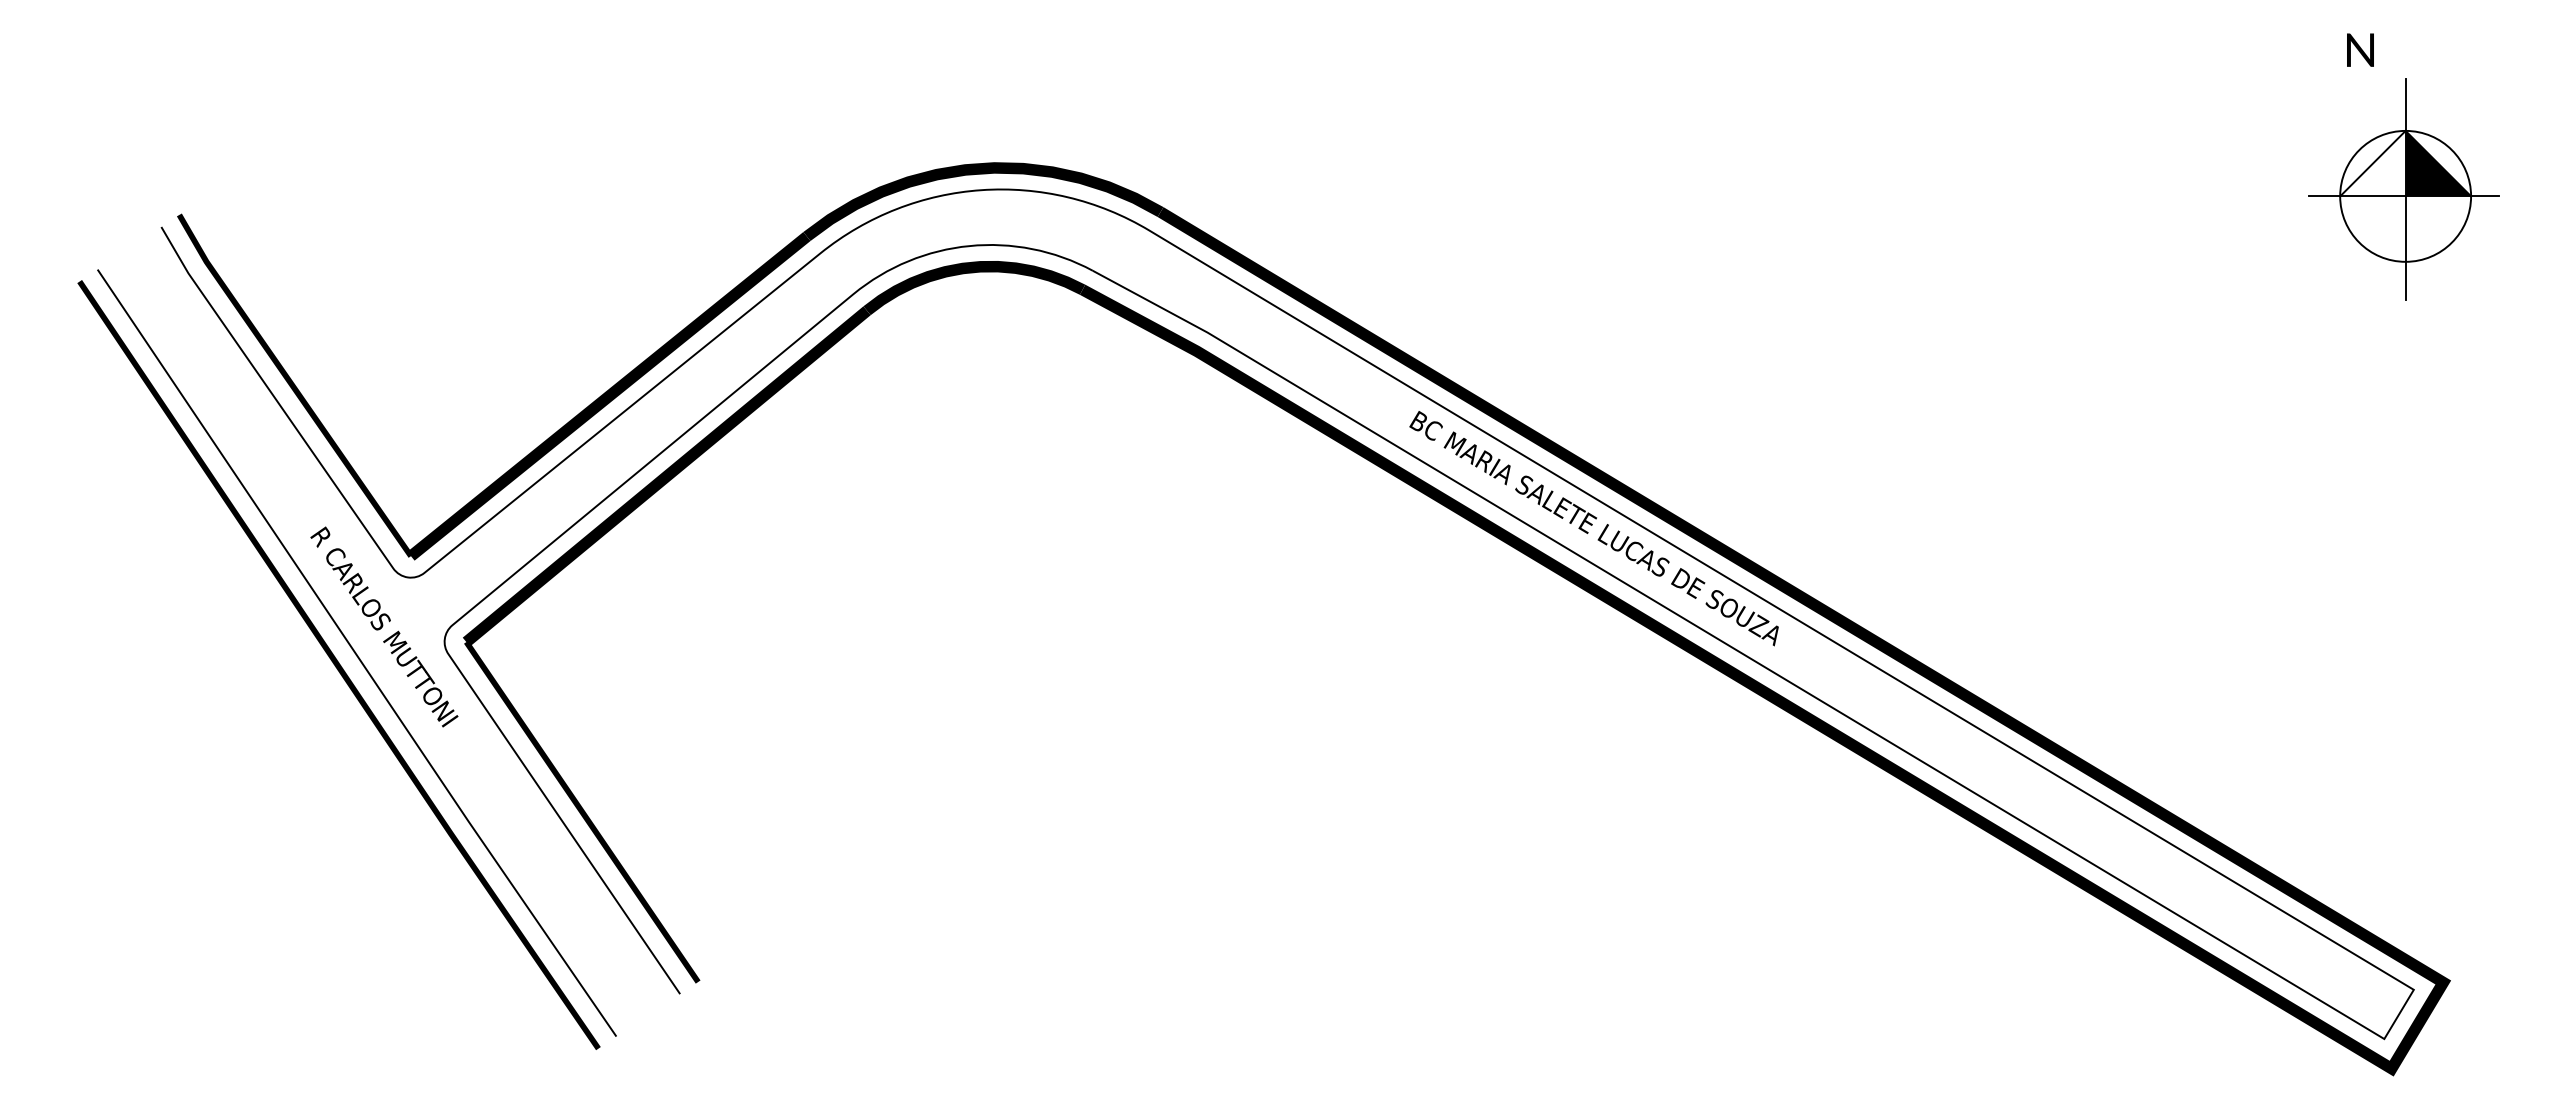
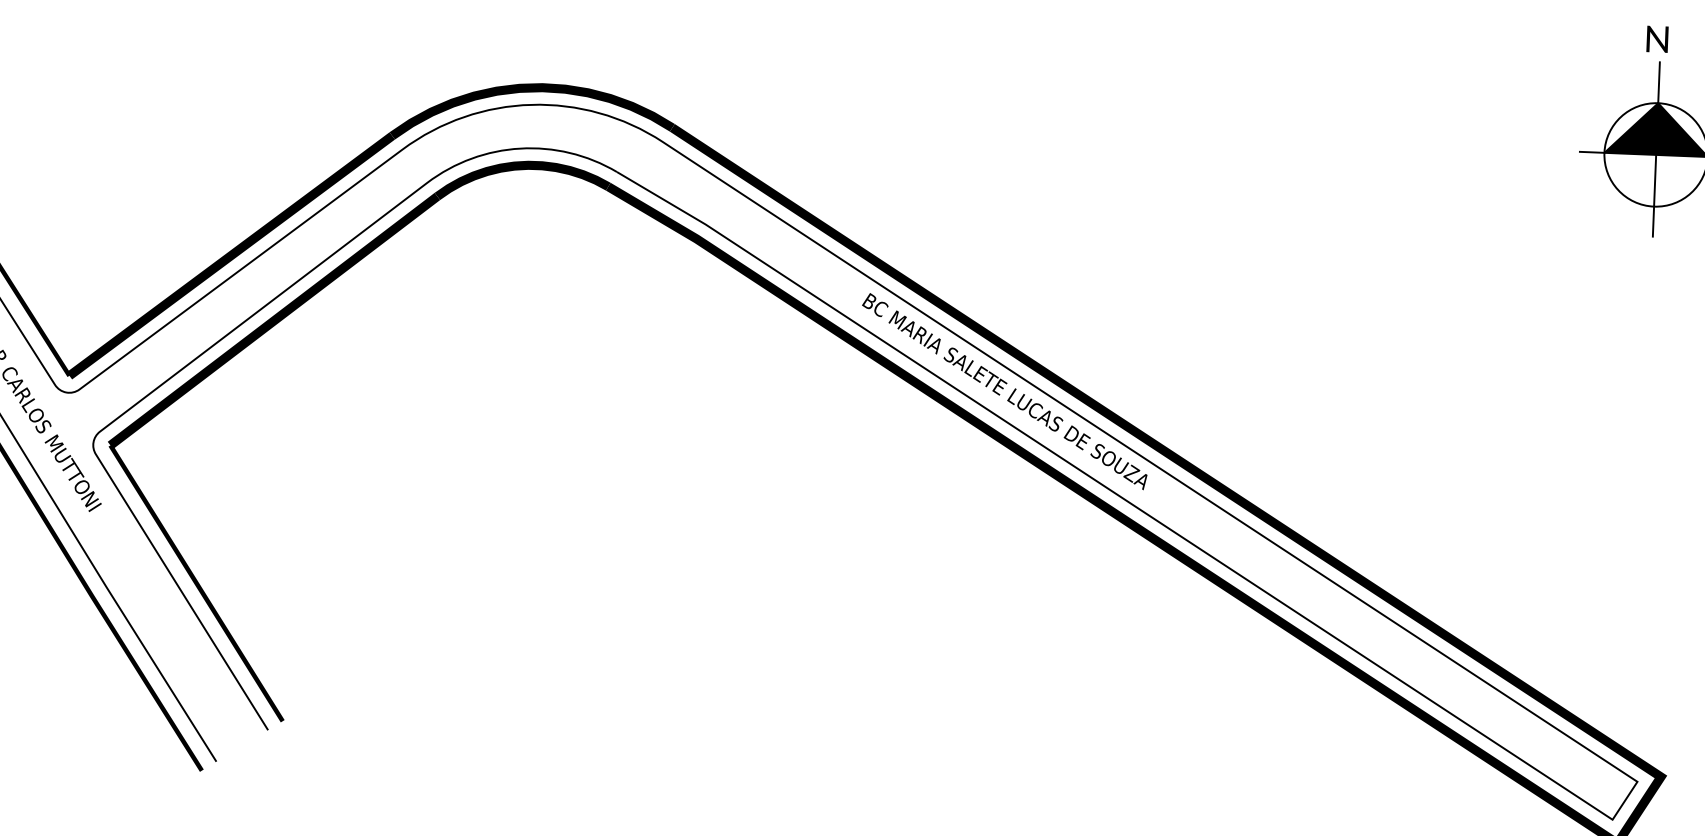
text: (2360, 49) -> (1657, 38), moved
fill: (2372, 163) -> (1631, 127), added

